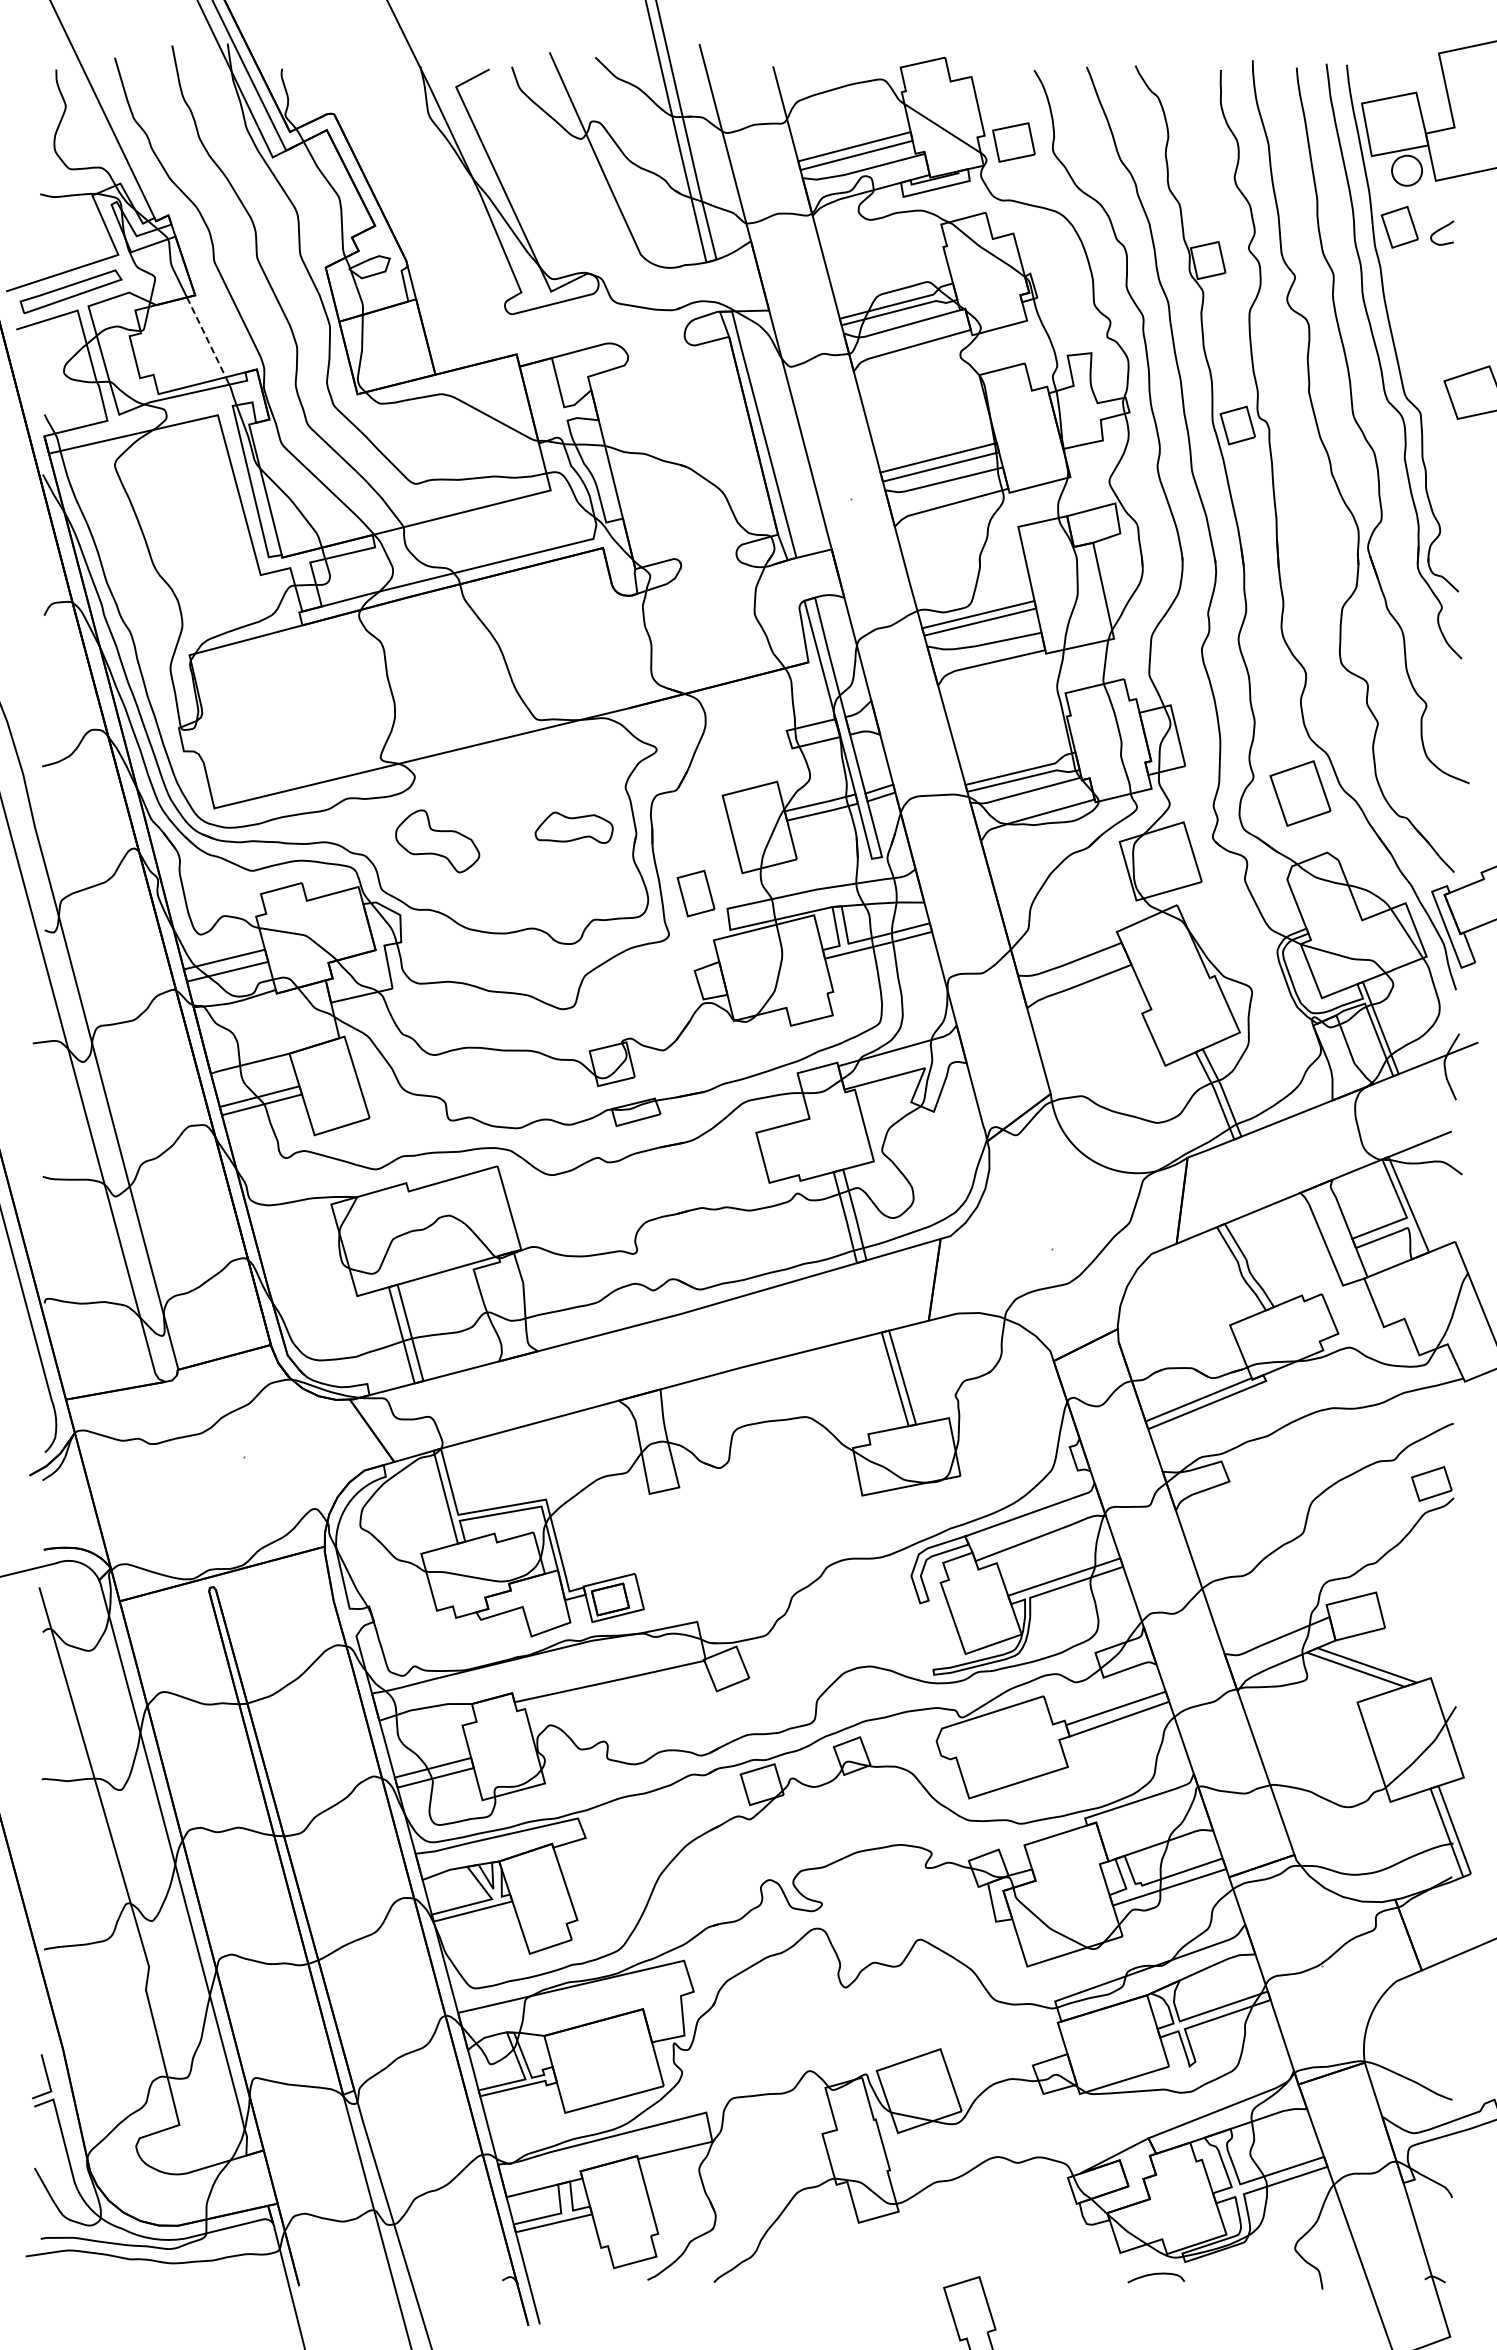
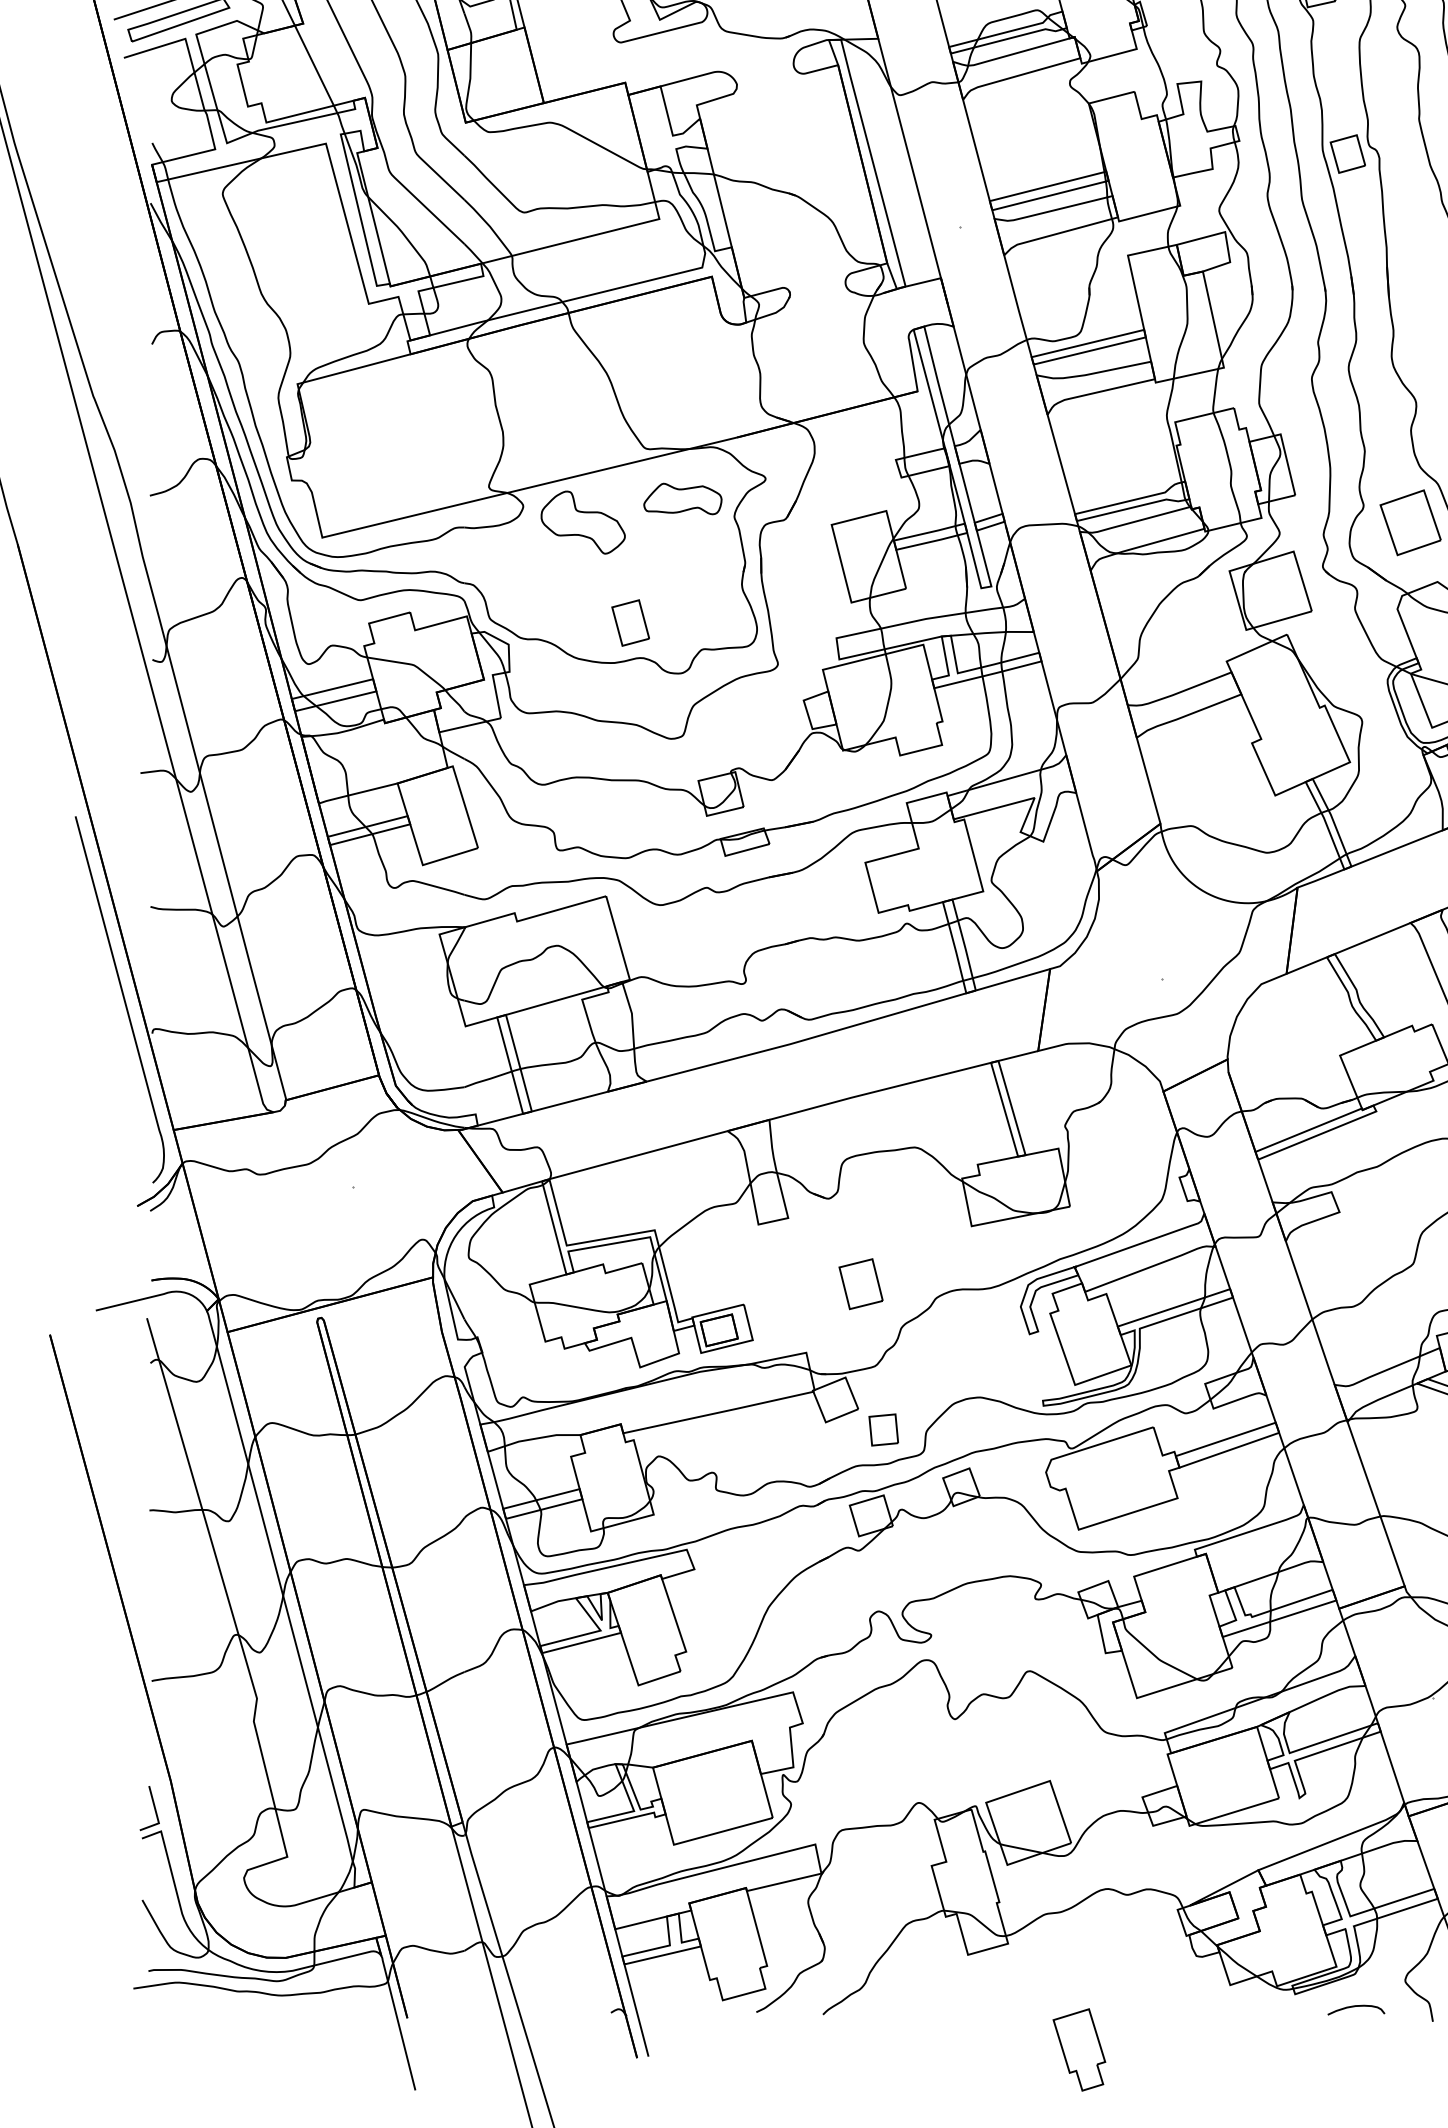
line: (206, 337) -> (314, 65), dashed -> solid
part: (573, 827) -> (682, 498), moved
part: (437, 841) -> (583, 522), moved
part: (695, 893) -> (630, 622), moved
part: (751, 1553) -> (860, 1284), added
part: (774, 1698) -> (883, 1429), added
curve: (1156, 2274) -> (1356, 2006), moved

